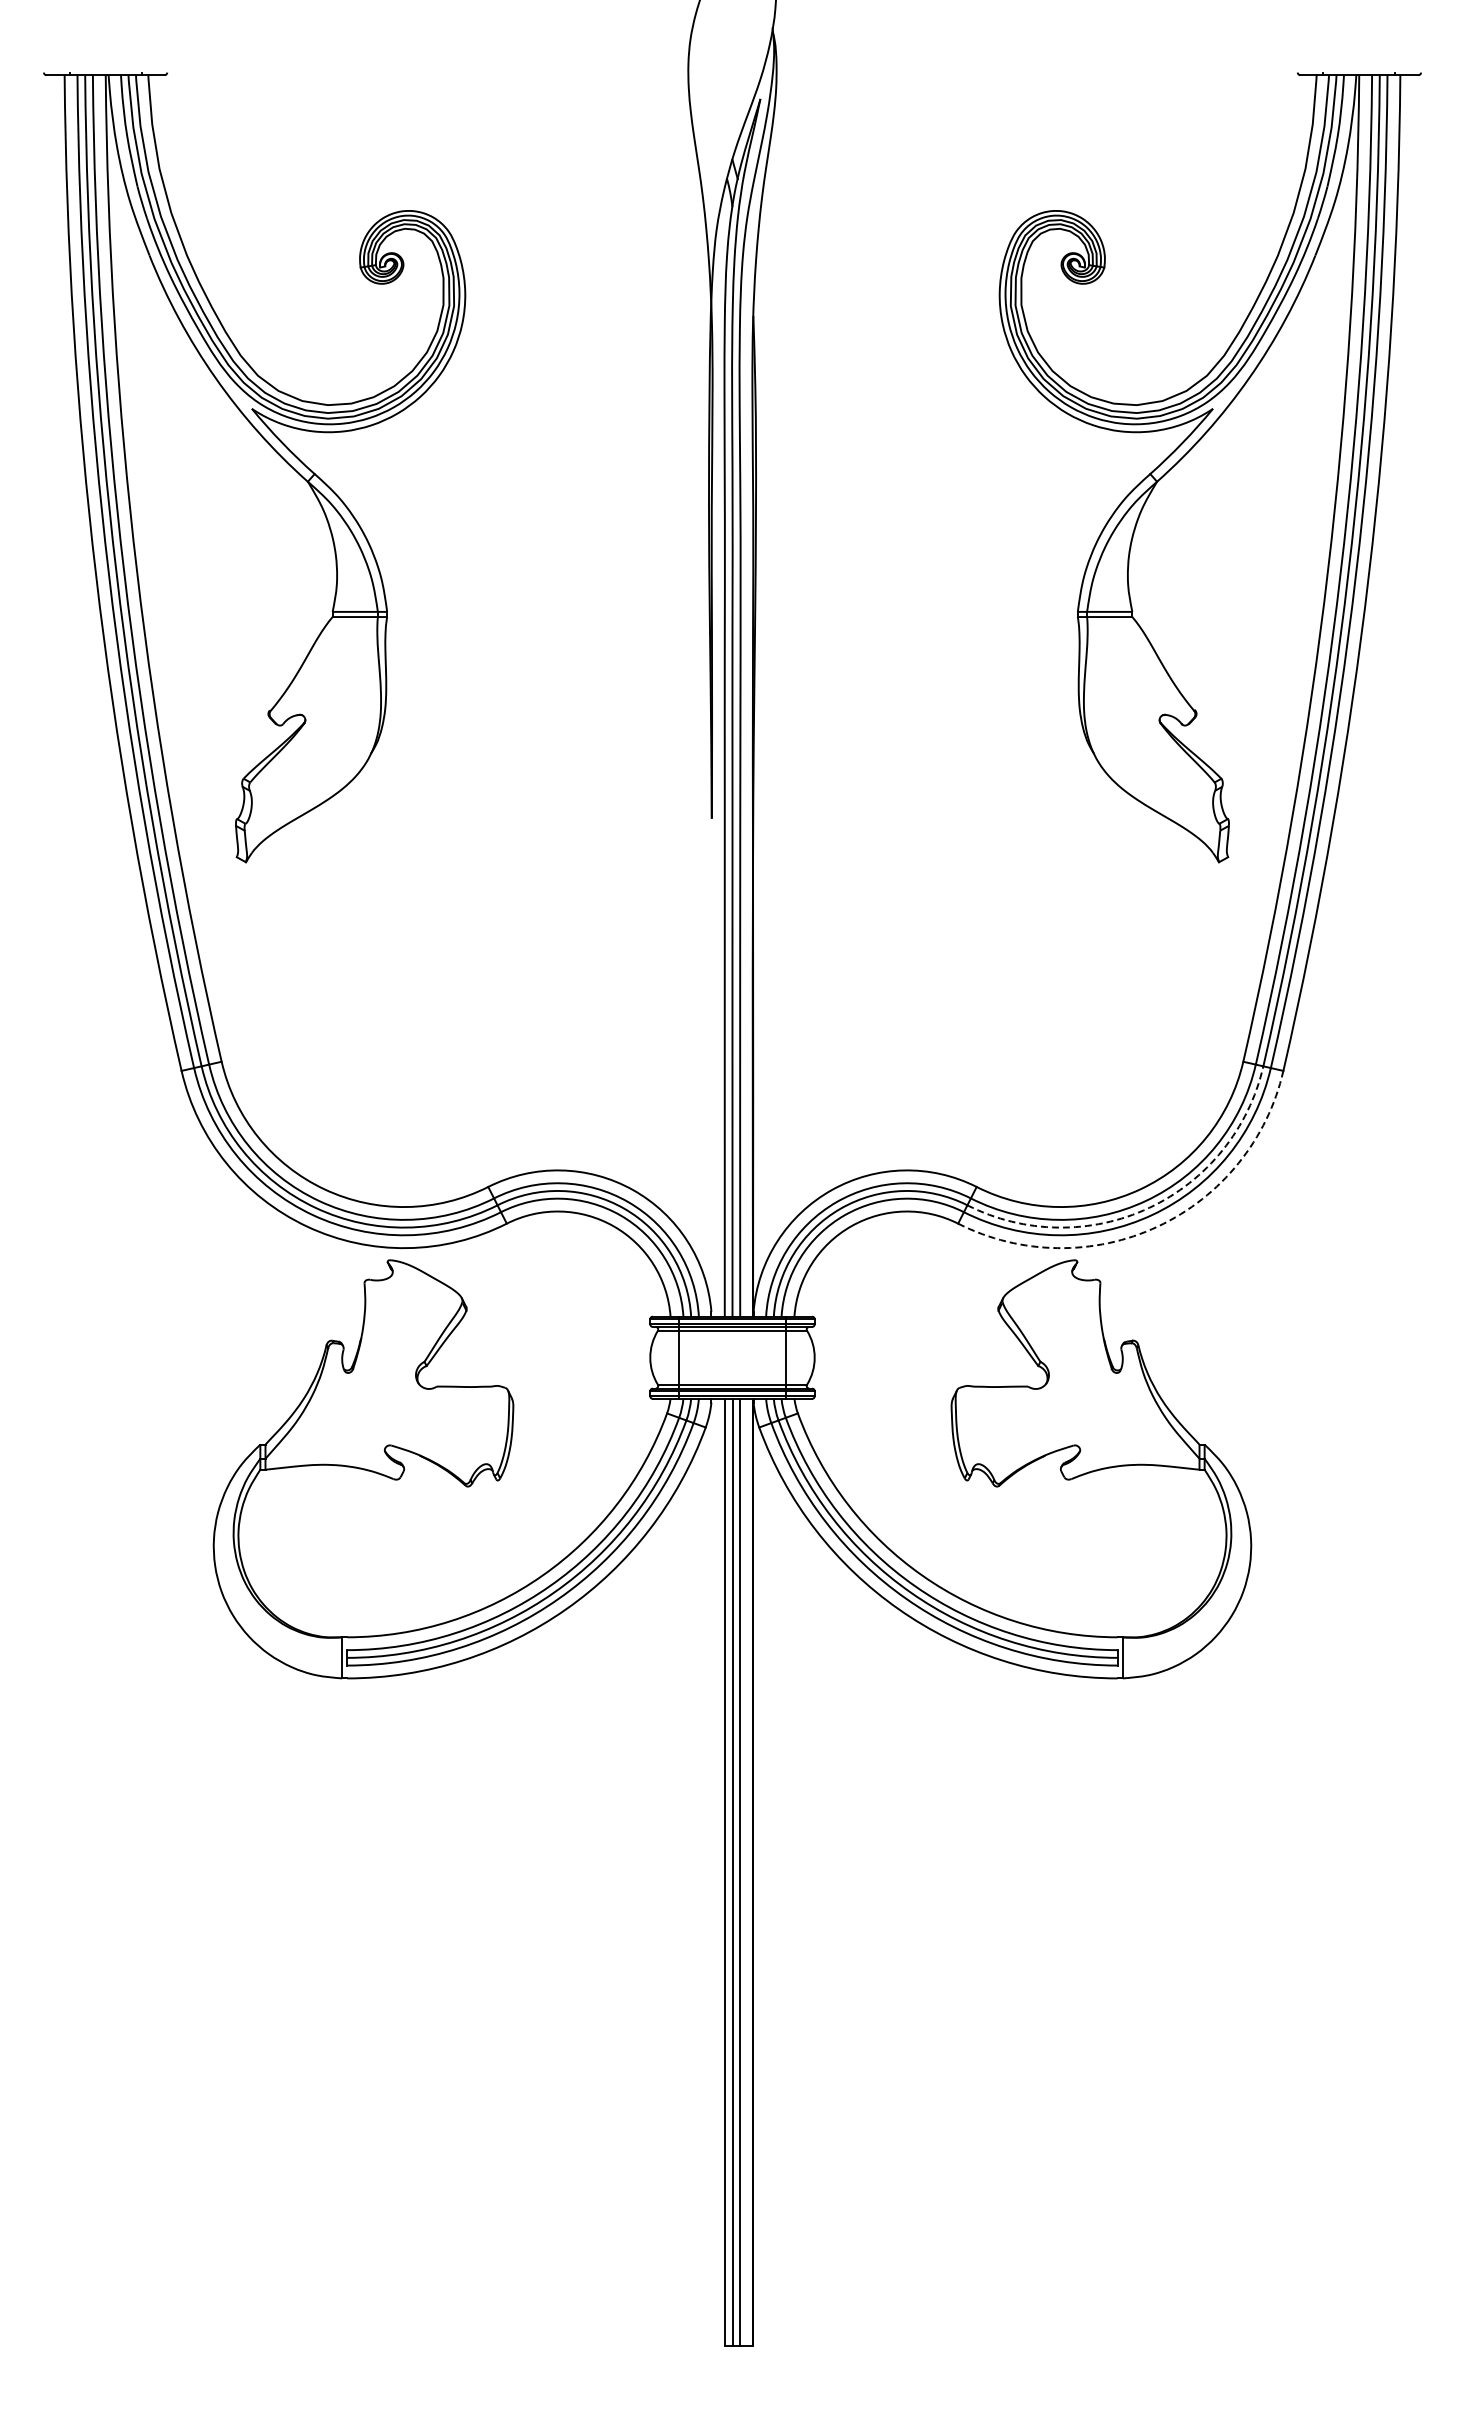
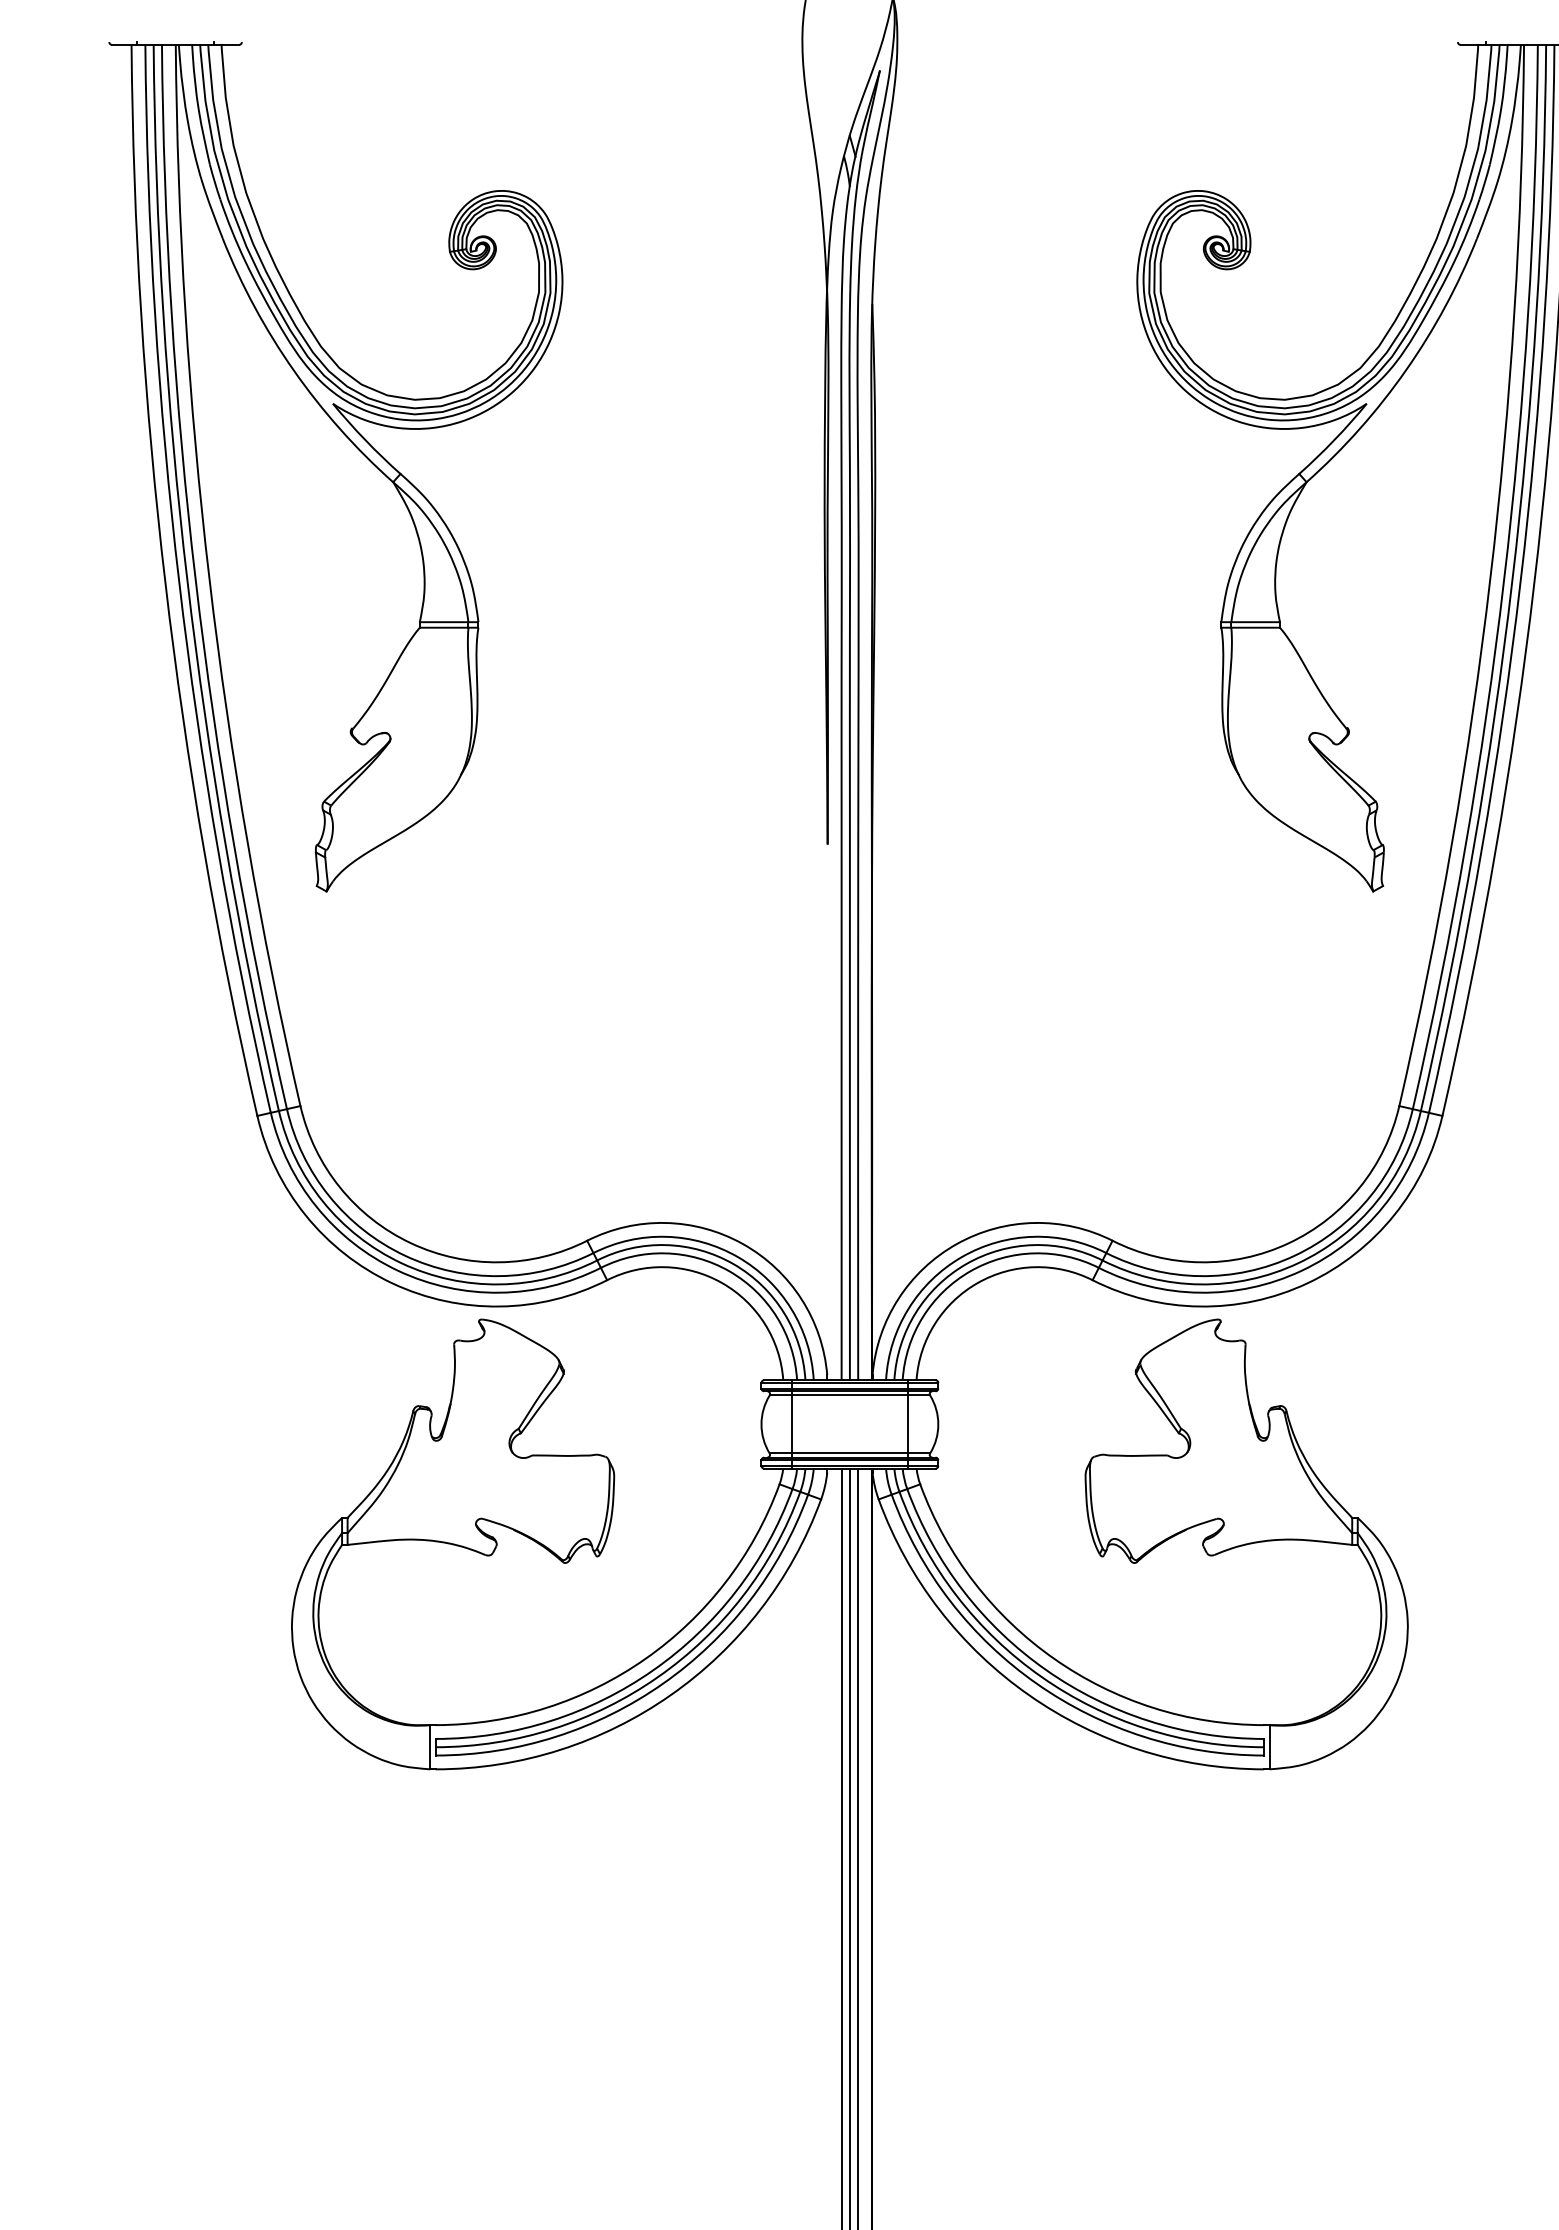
arc: (1149, 1207) -> (1298, 1262), dashed -> solid
arc: (1157, 1226) -> (1307, 1283), dashed -> solid

